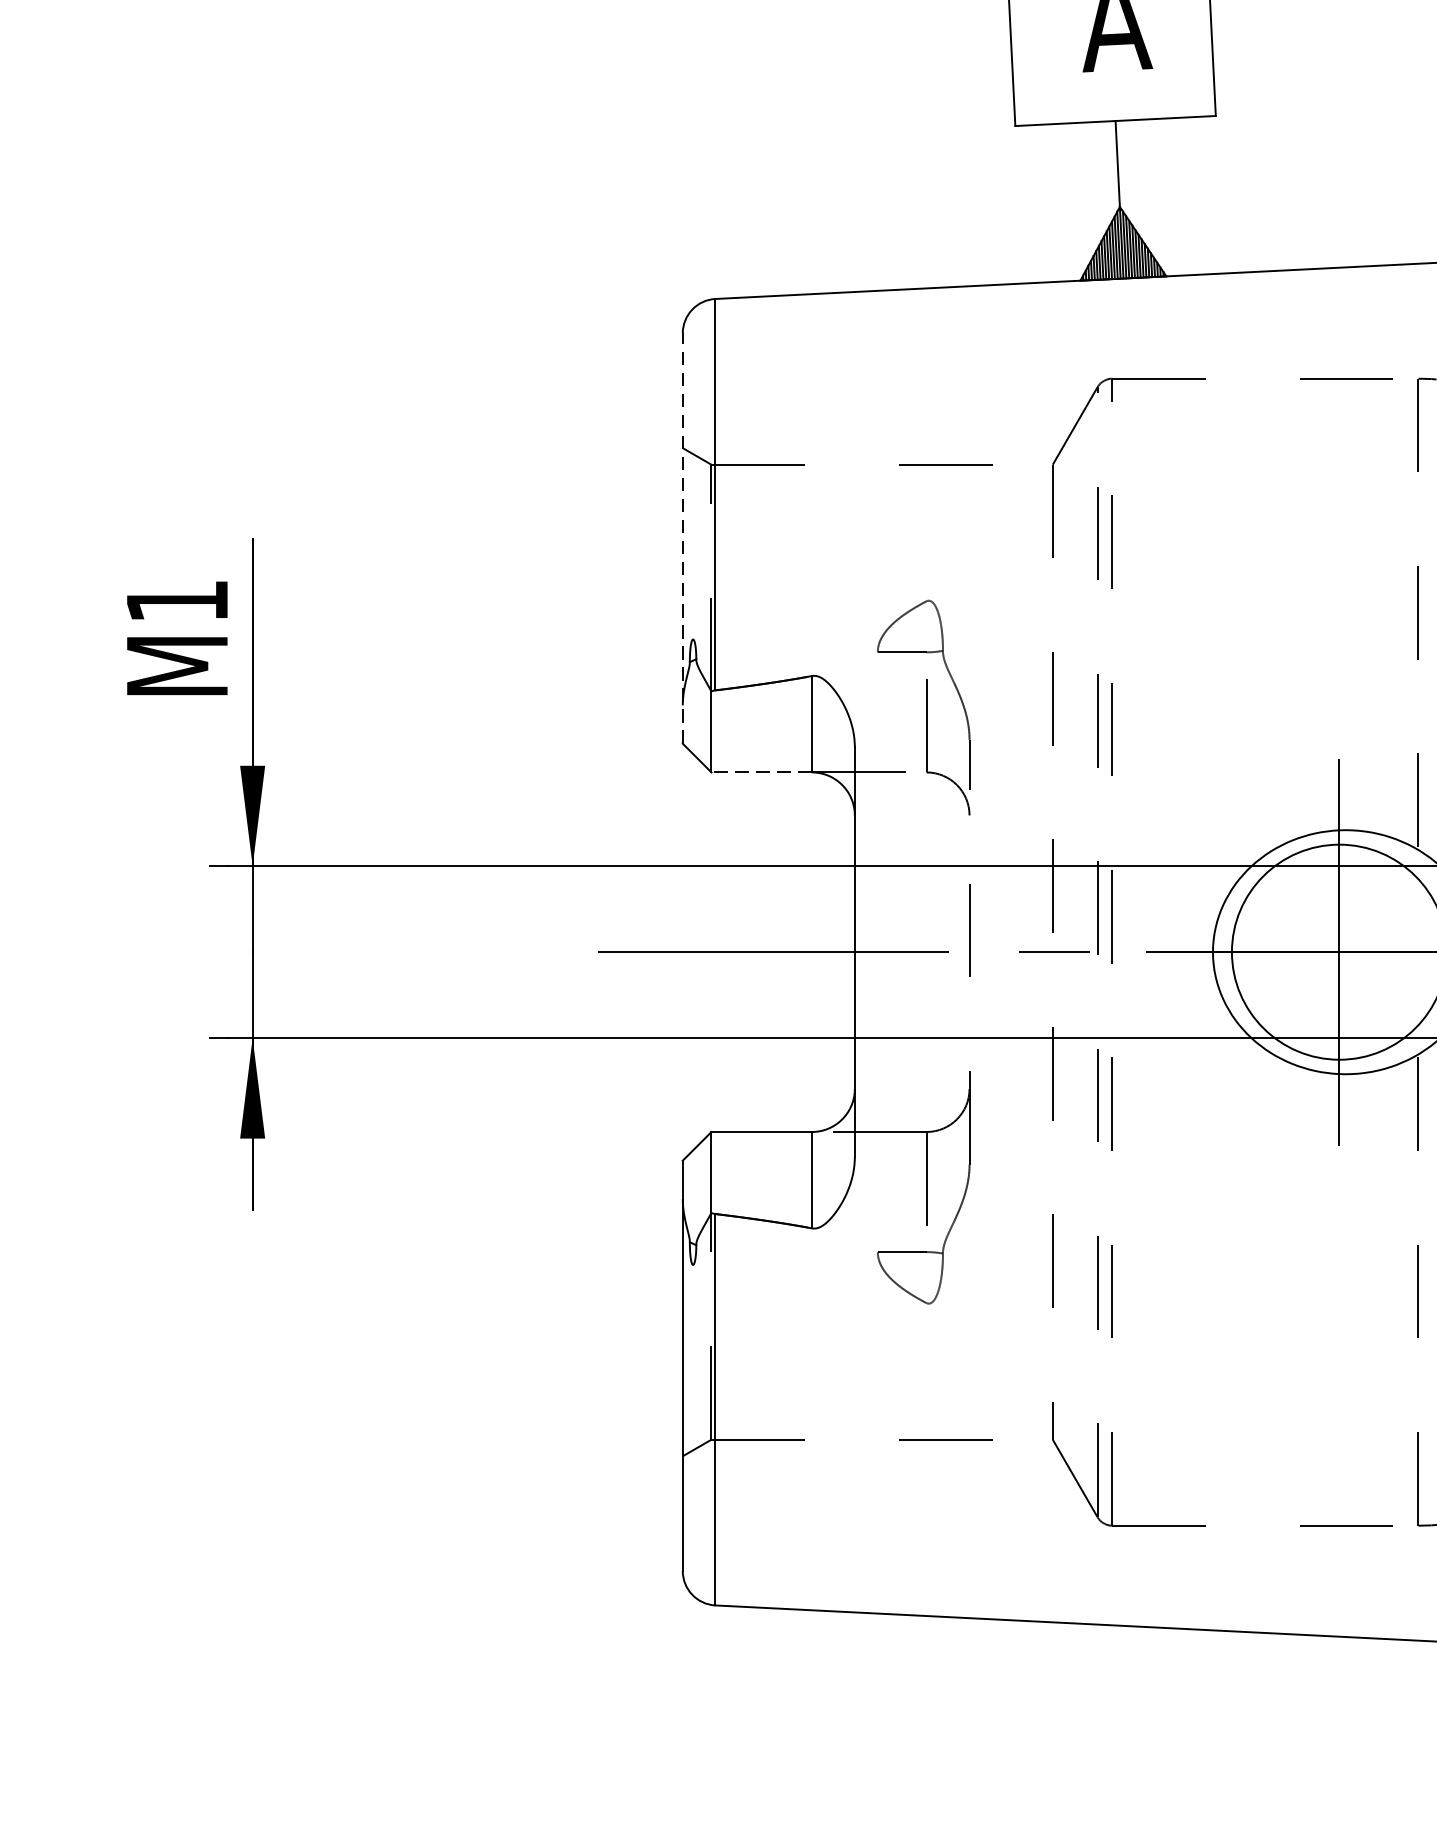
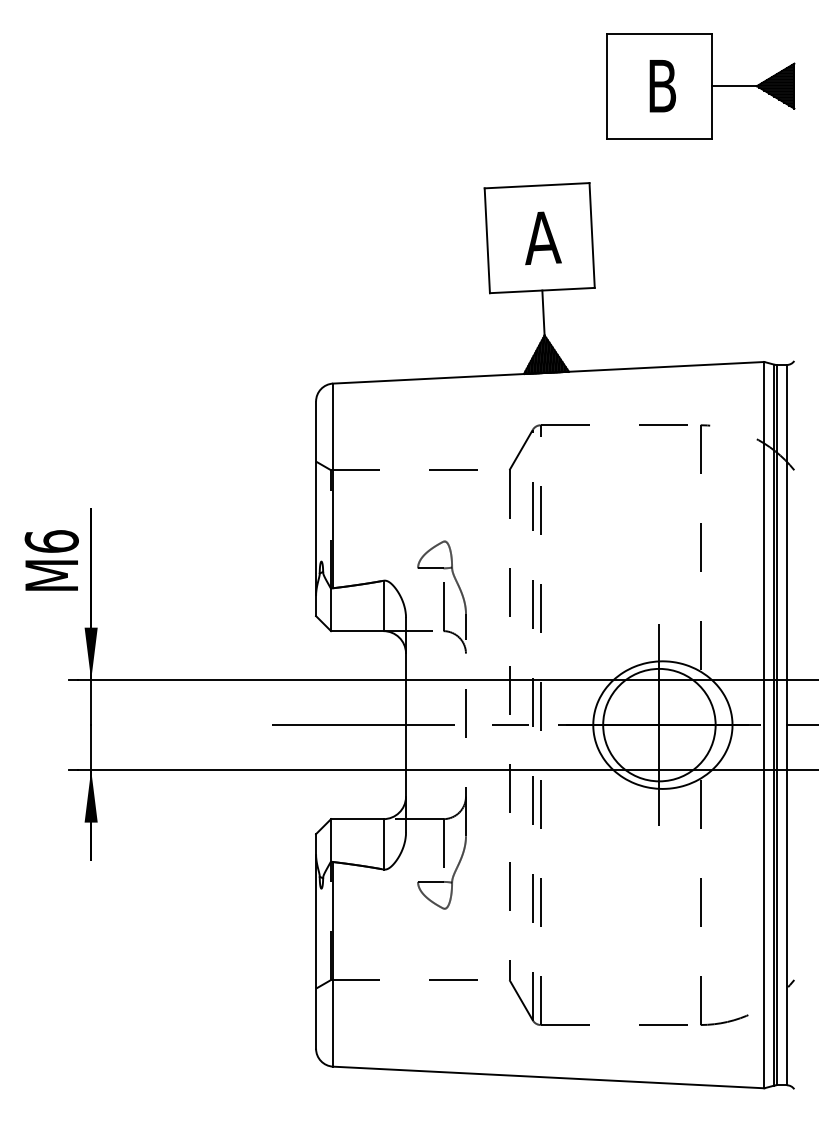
line: (683, 537) -> (316, 508), dashed -> solid
text: (176, 600) -> (51, 541), M1 -> M6
line: (760, 773) -> (356, 631), dashed -> solid

